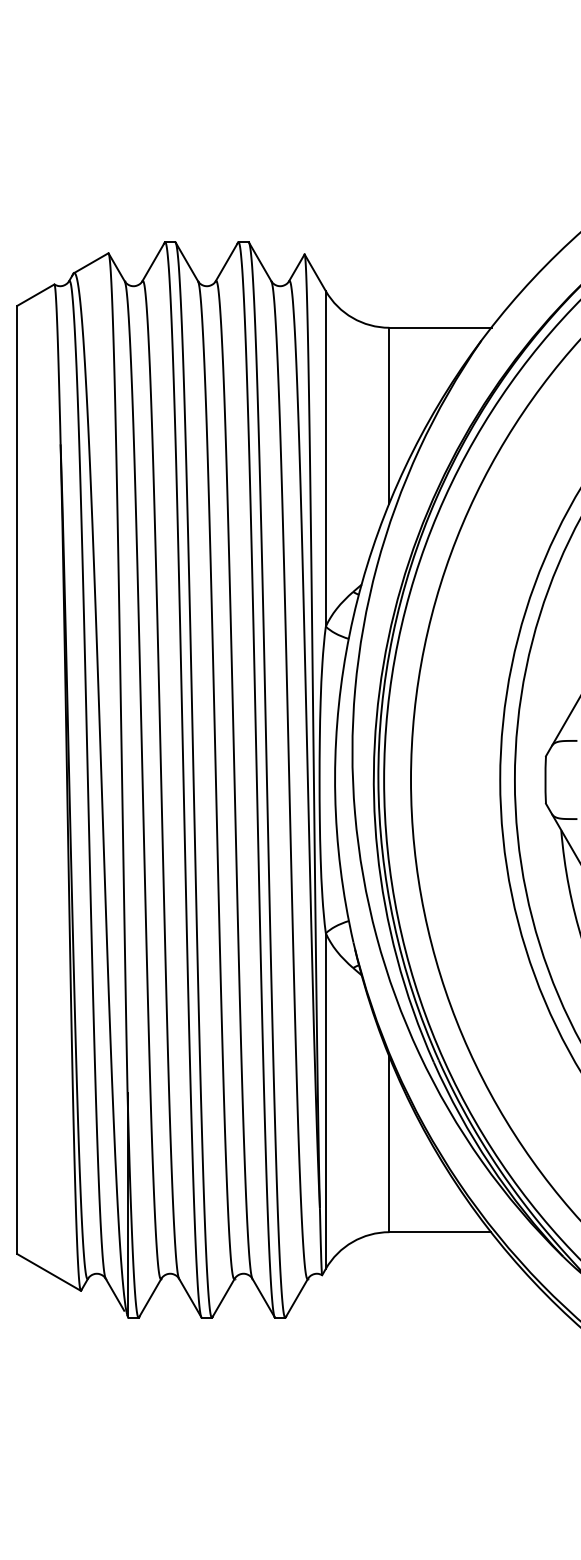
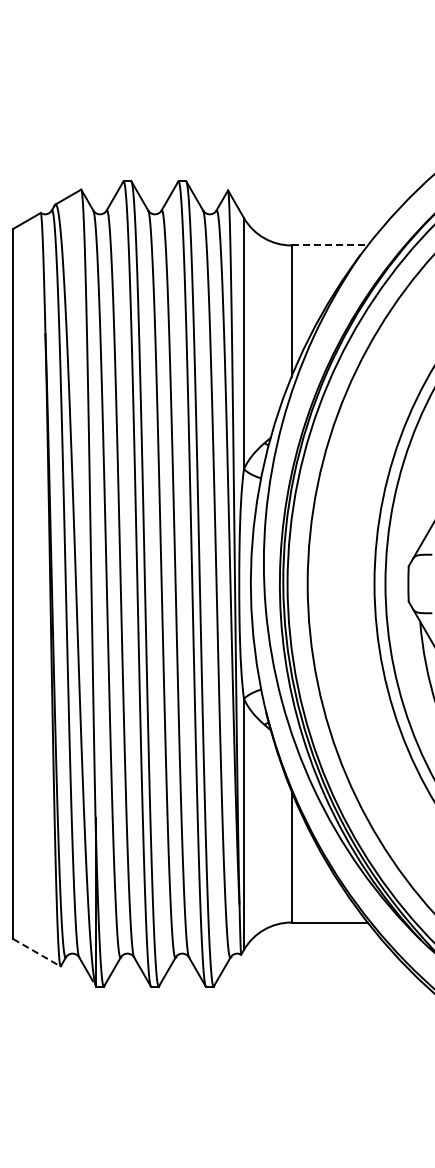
line: (441, 327) -> (330, 245), solid -> dashed
line: (50, 1272) -> (37, 952), solid -> dashed

